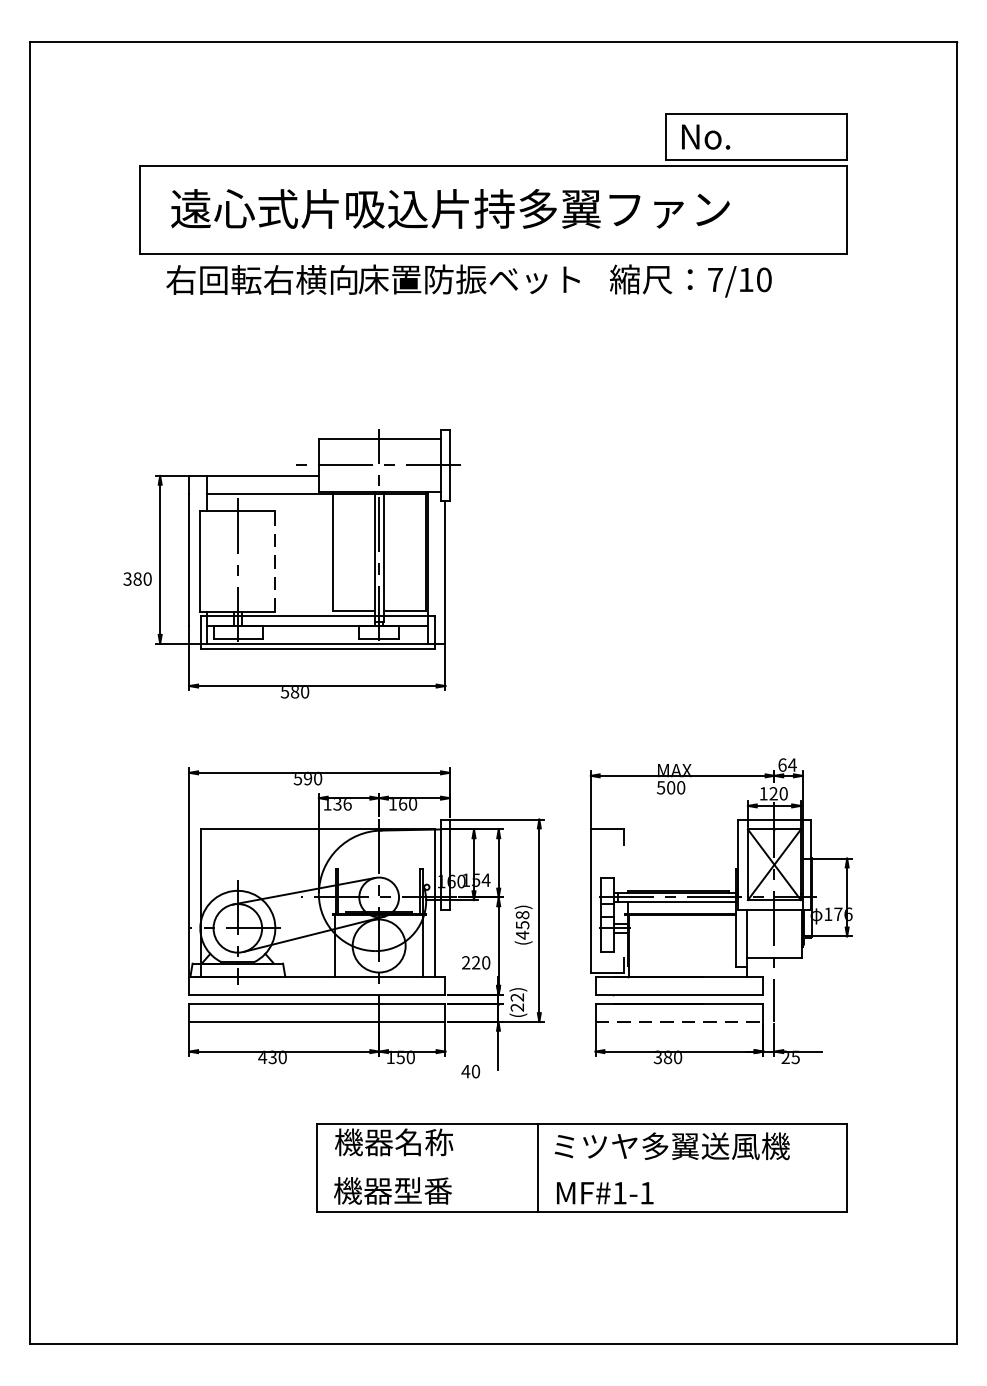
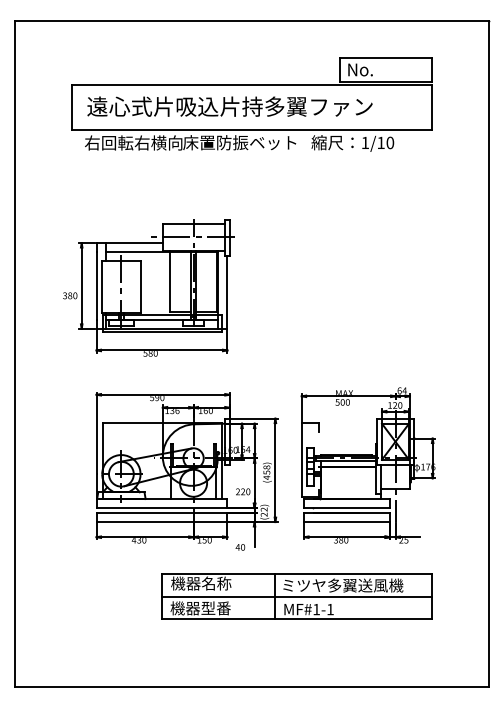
text: (715, 279) -> (365, 142), 7/10 -> 1/10
line: (275, 560) -> (140, 286), dashed -> solid
line: (680, 1022) -> (347, 522), dashed -> solid
line: (580, 1167) -> (296, 596), added

